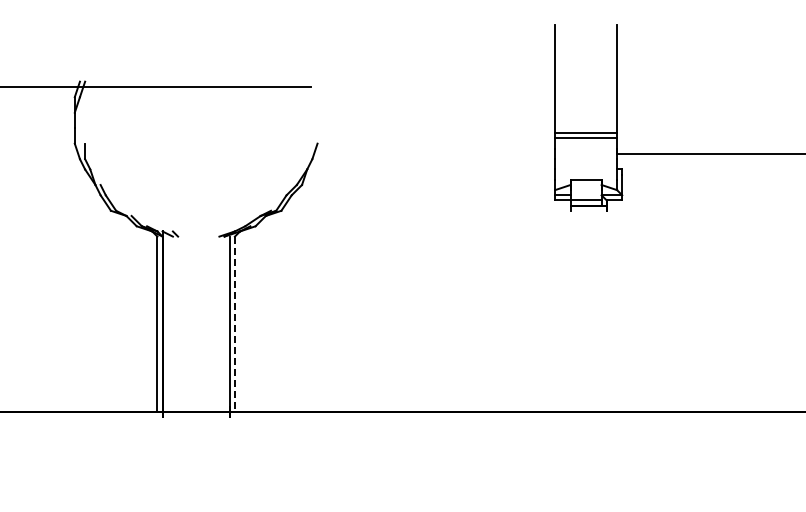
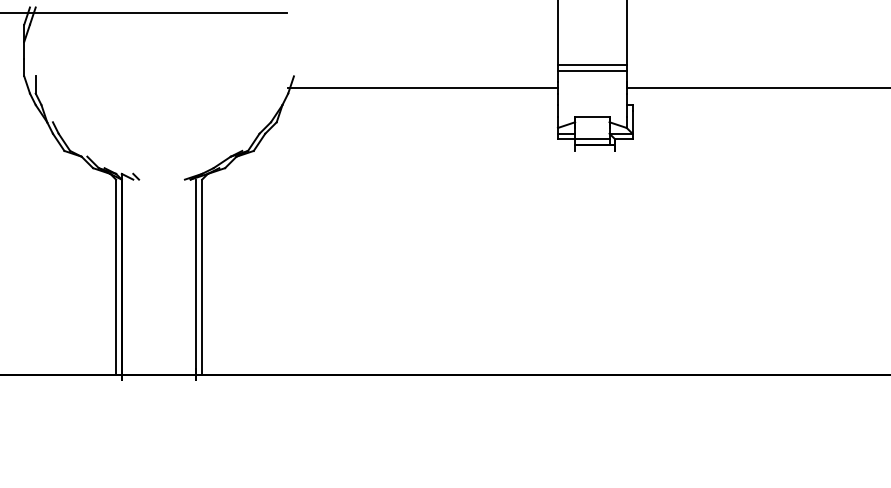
line: (433, 153) -> (422, 87), added
line: (234, 324) -> (201, 277), dashed -> solid

